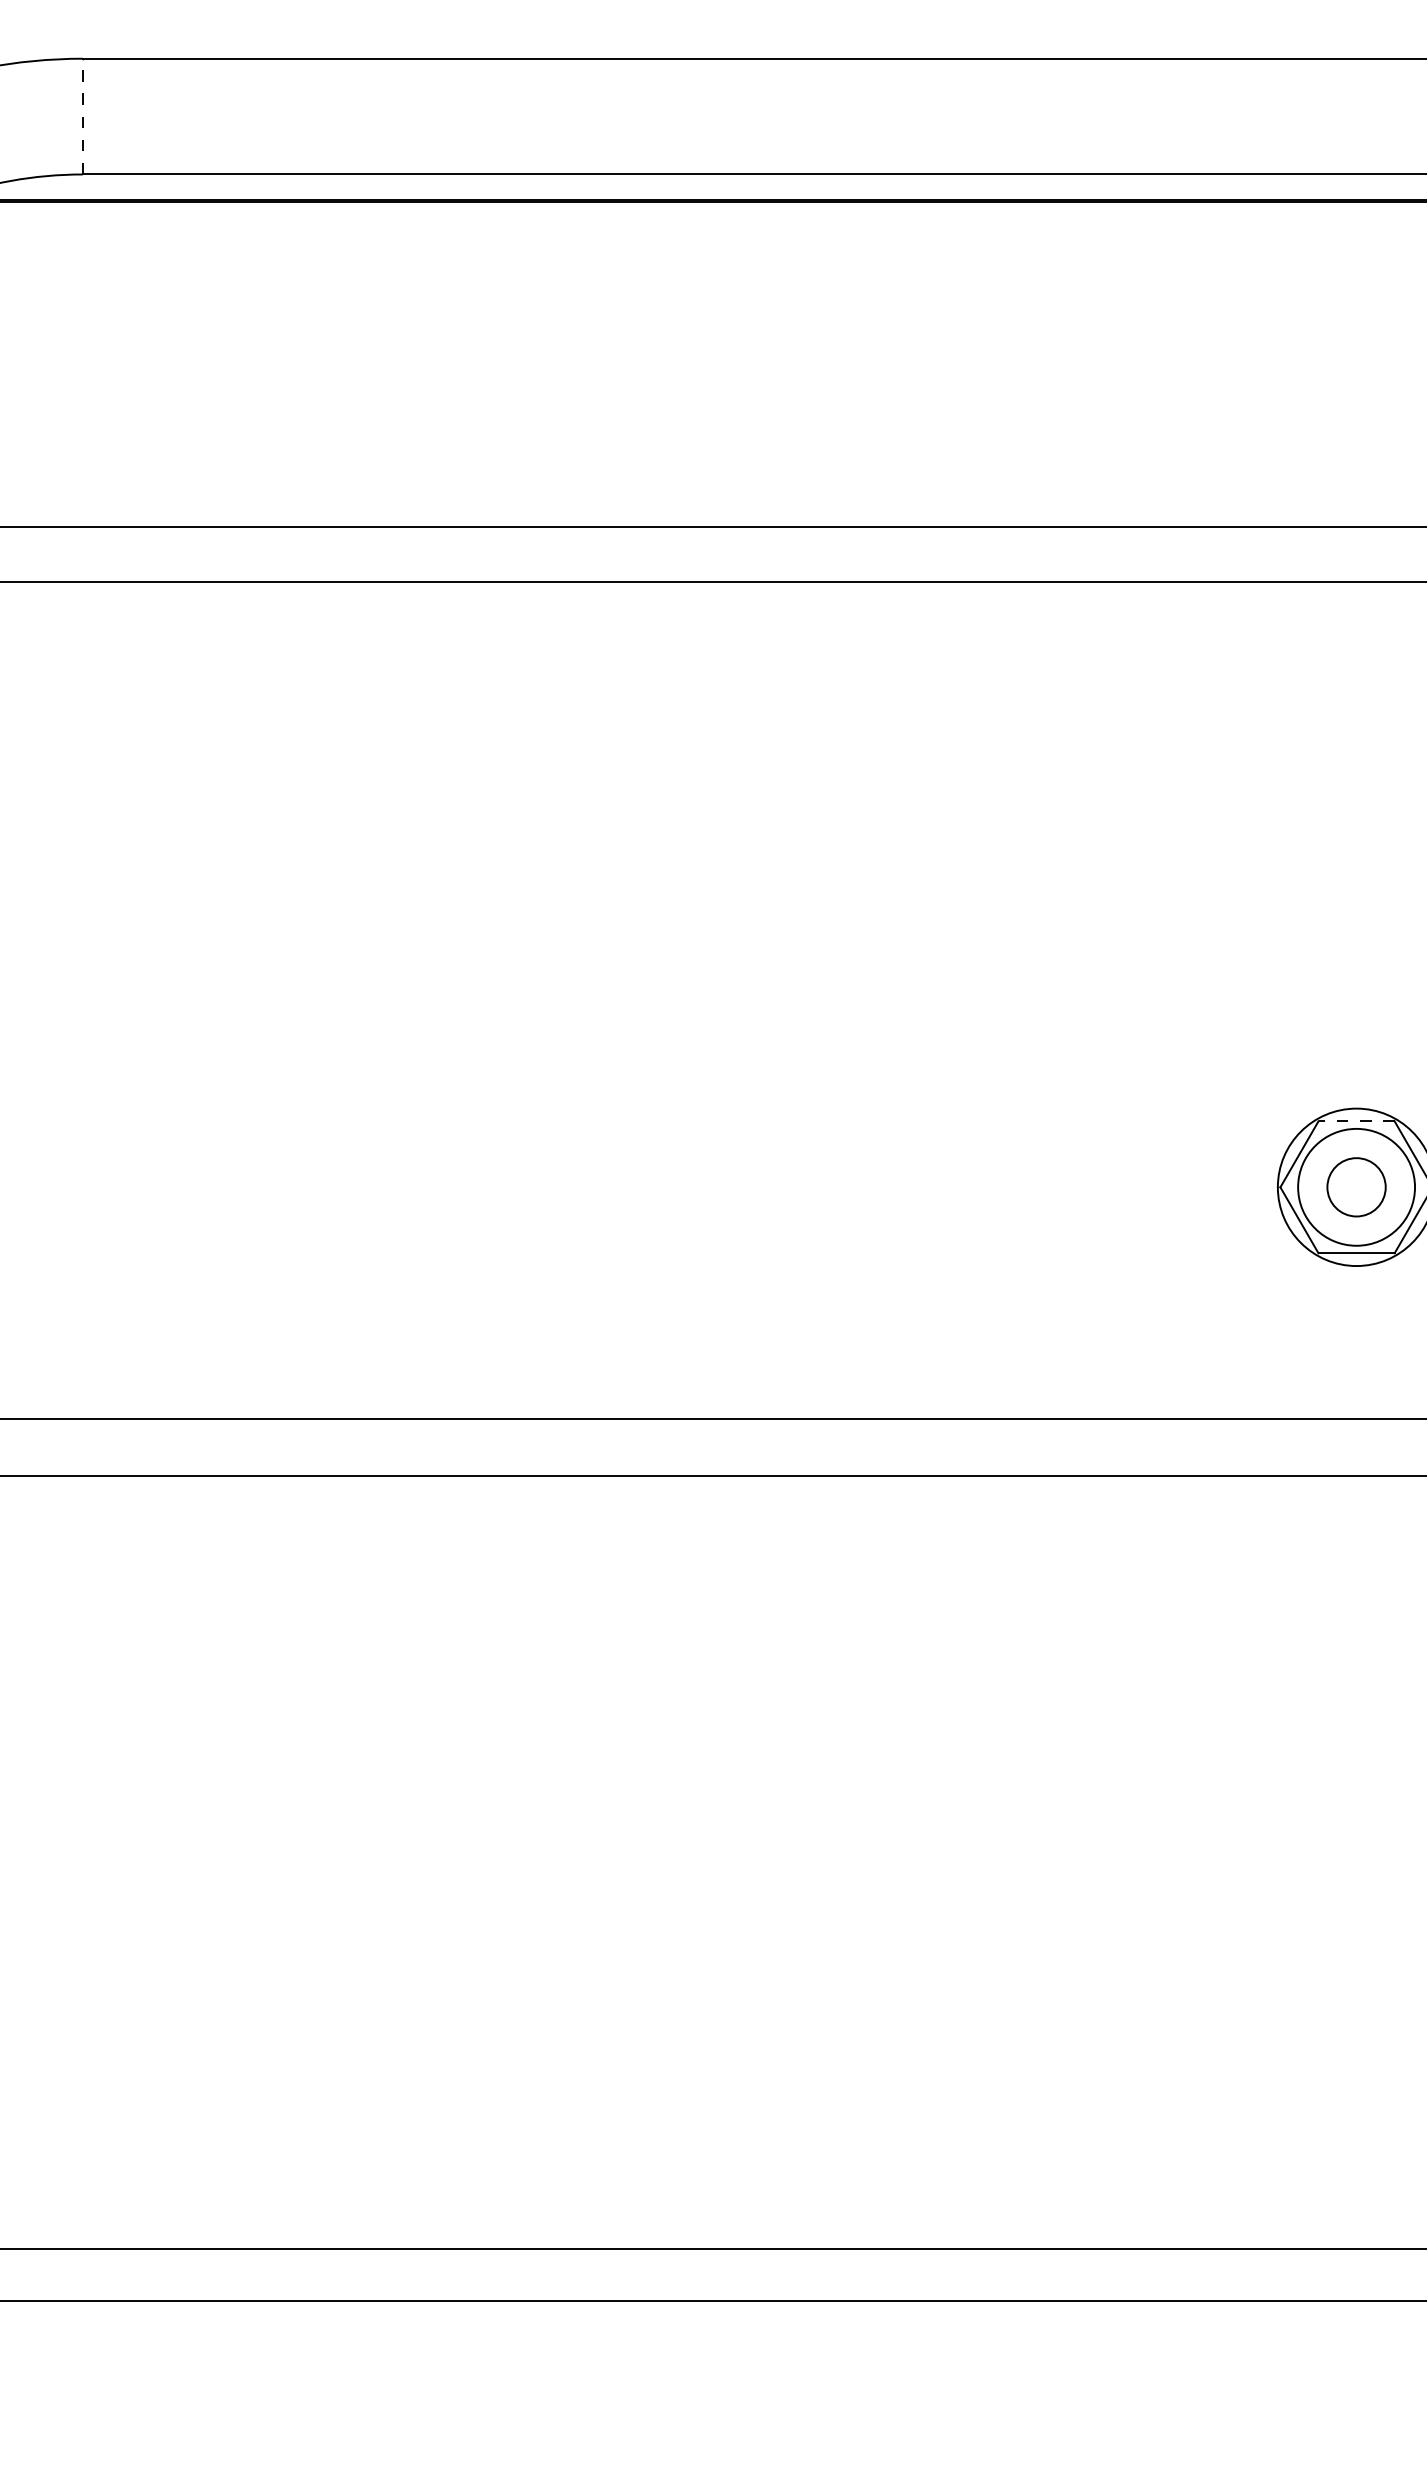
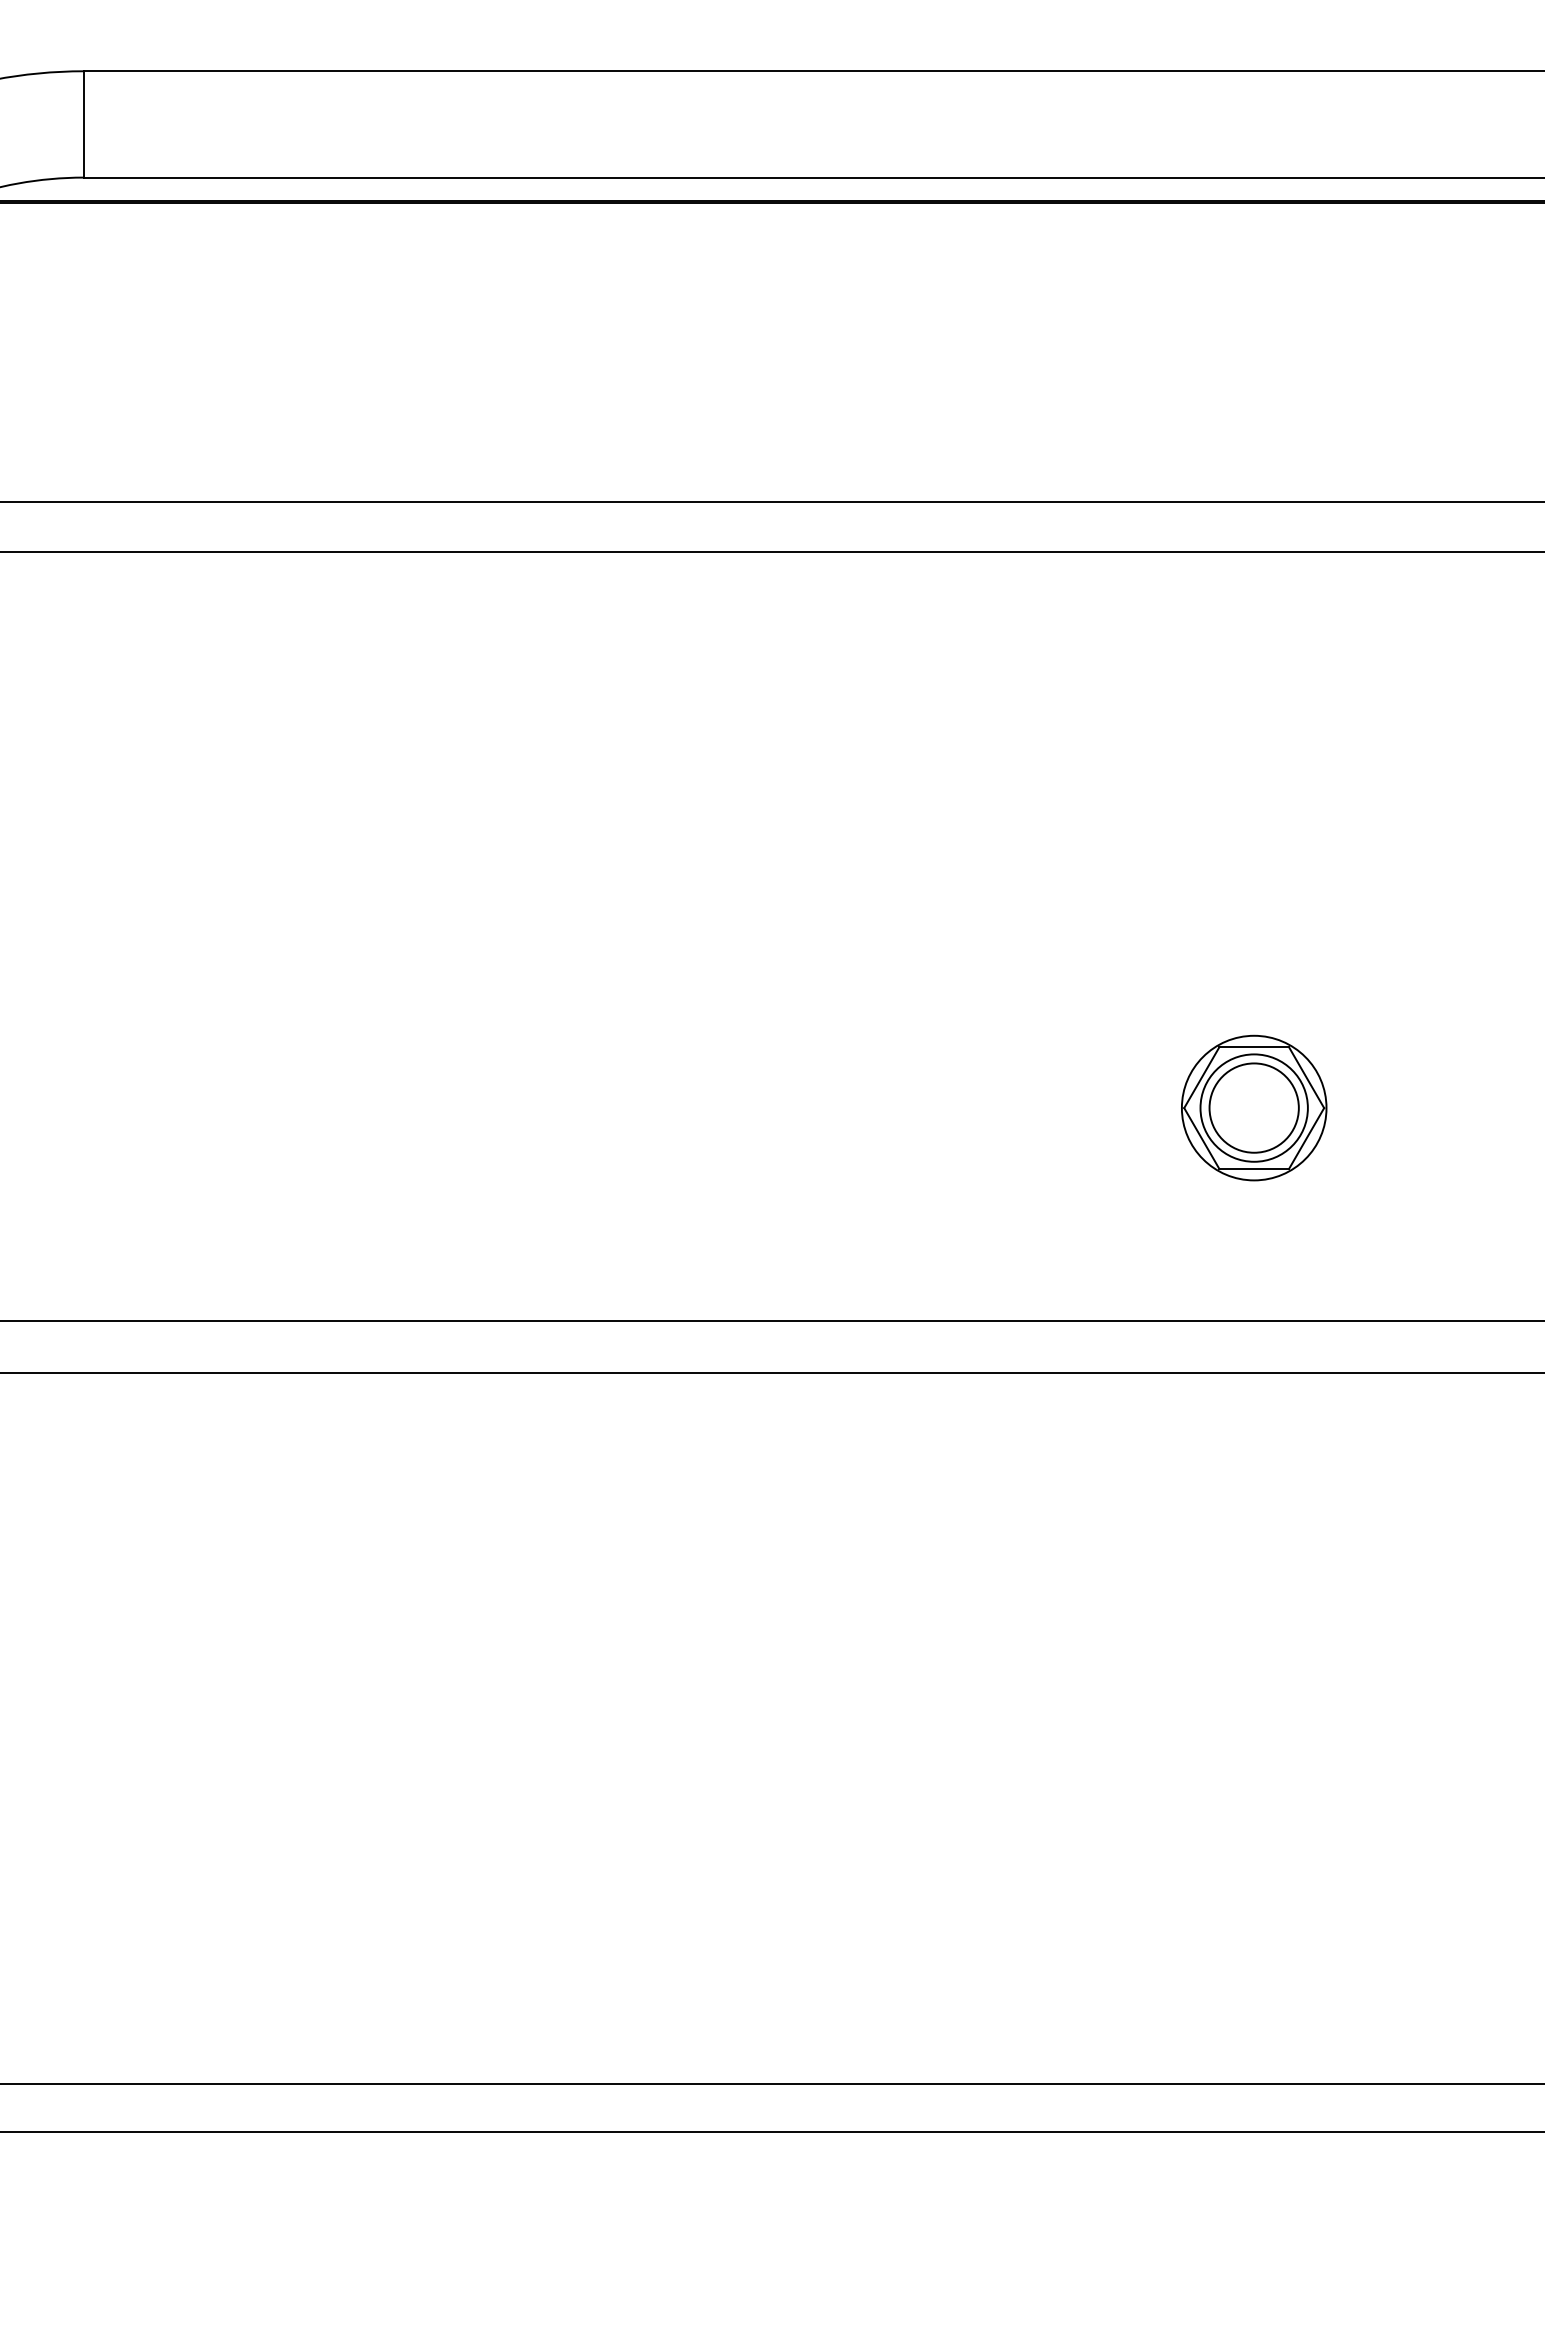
line: (83, 115) -> (84, 123), dashed -> solid
line: (1356, 1121) -> (1254, 1047), dashed -> solid
circle: (1355, 1186) -> (1253, 1107), size x1.67

